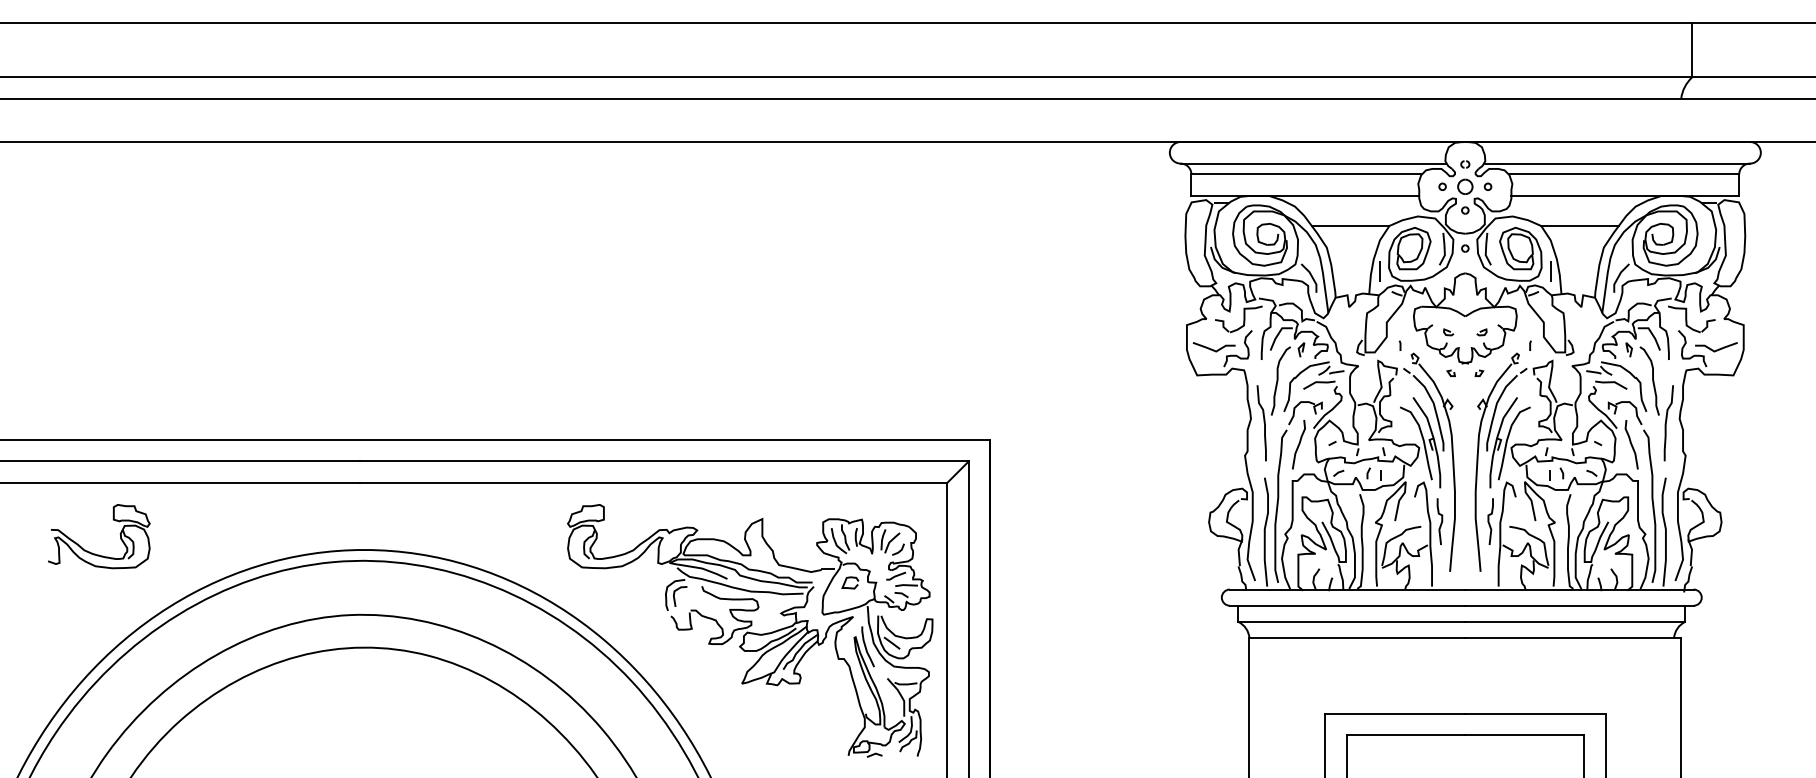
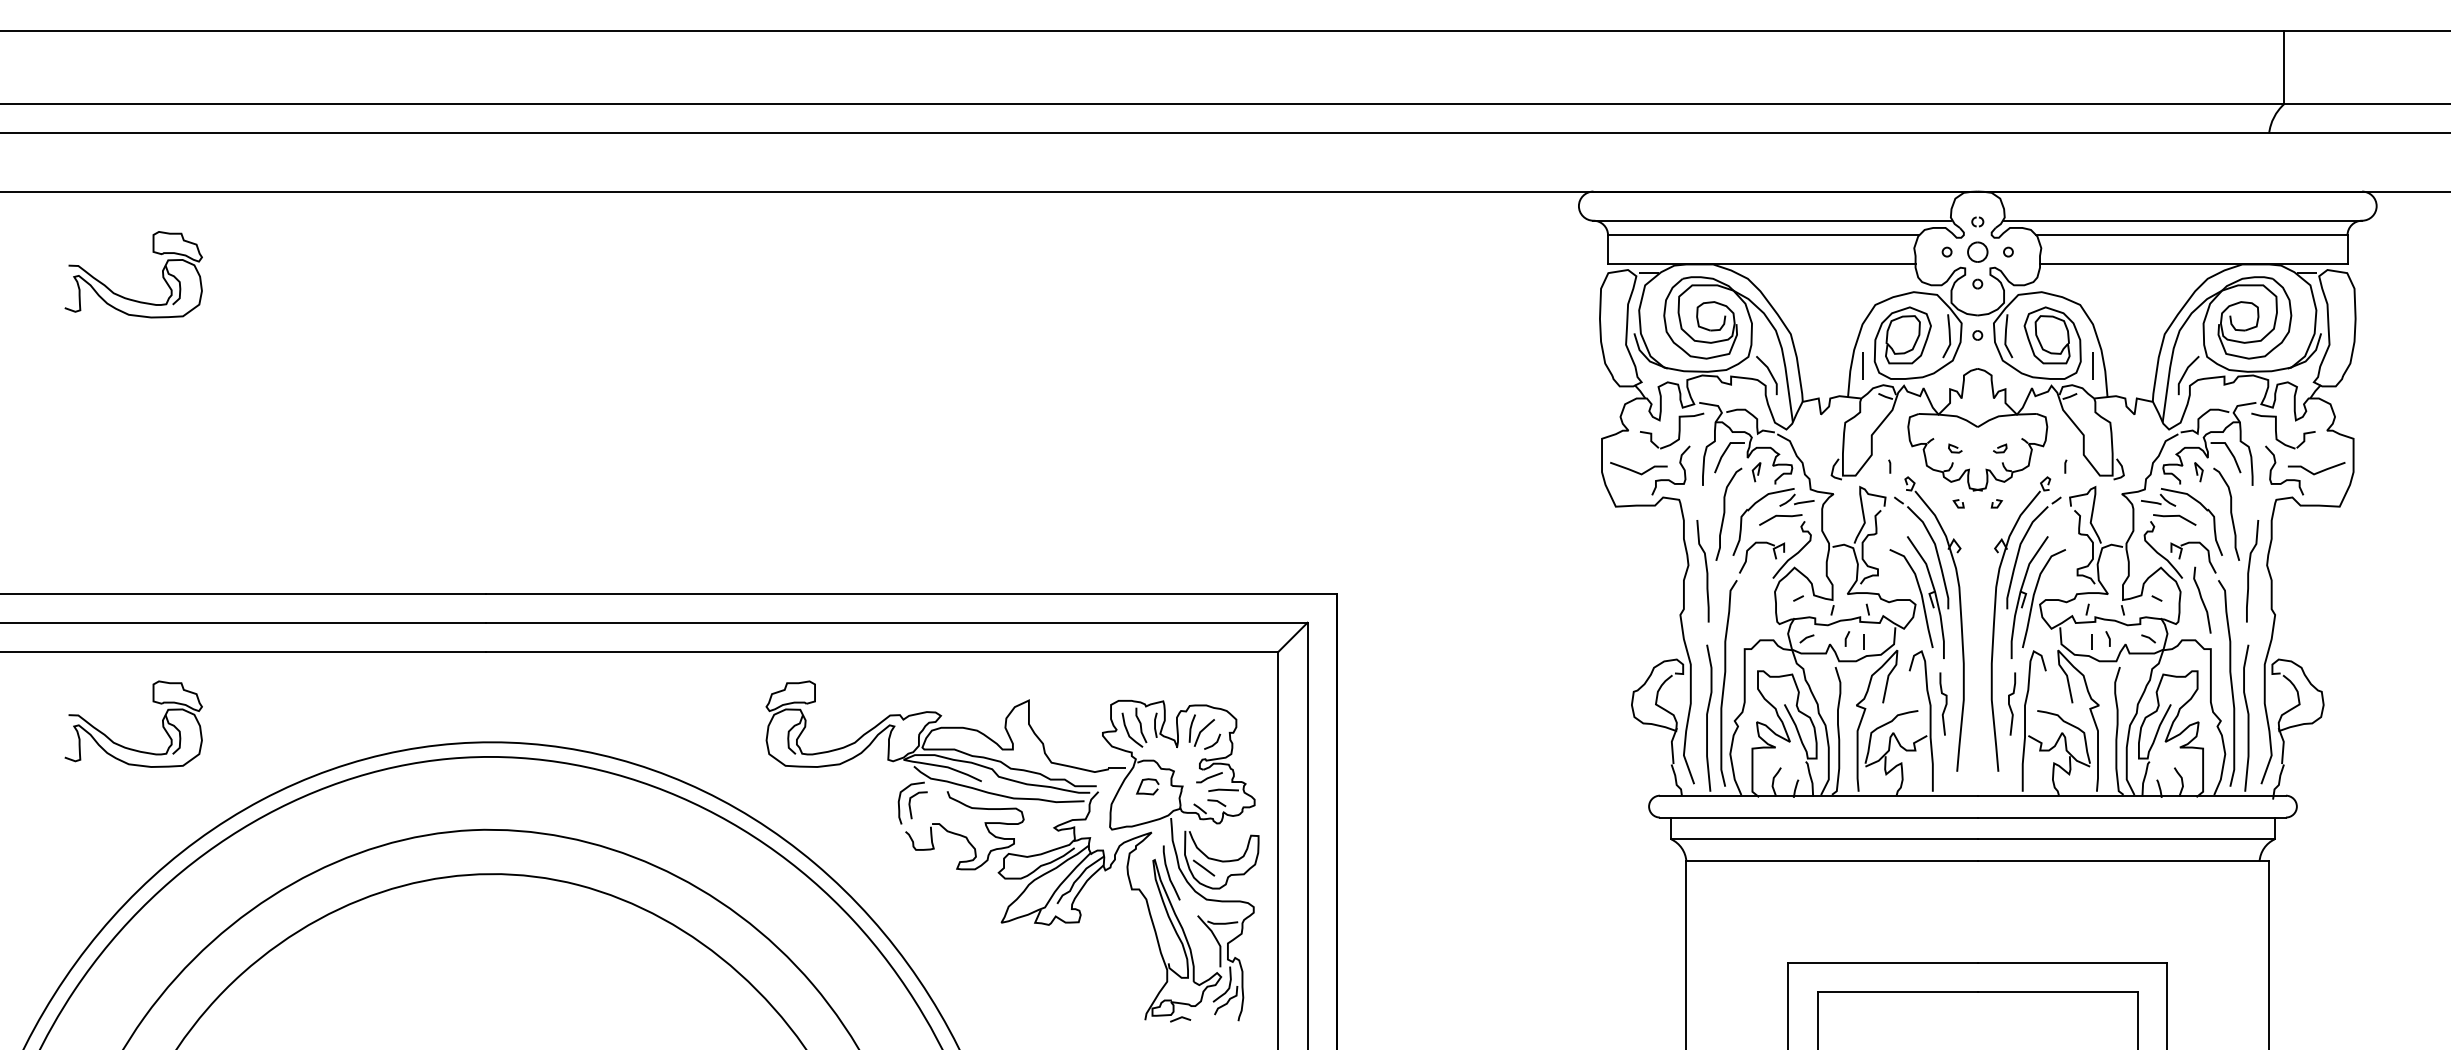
part: (92, 219) -> (124, 296), added
line: (1350, 226) -> (1822, 305), removed
line: (1579, 226) -> (2131, 305), removed
curve: (1298, 444) -> (1752, 599), removed

